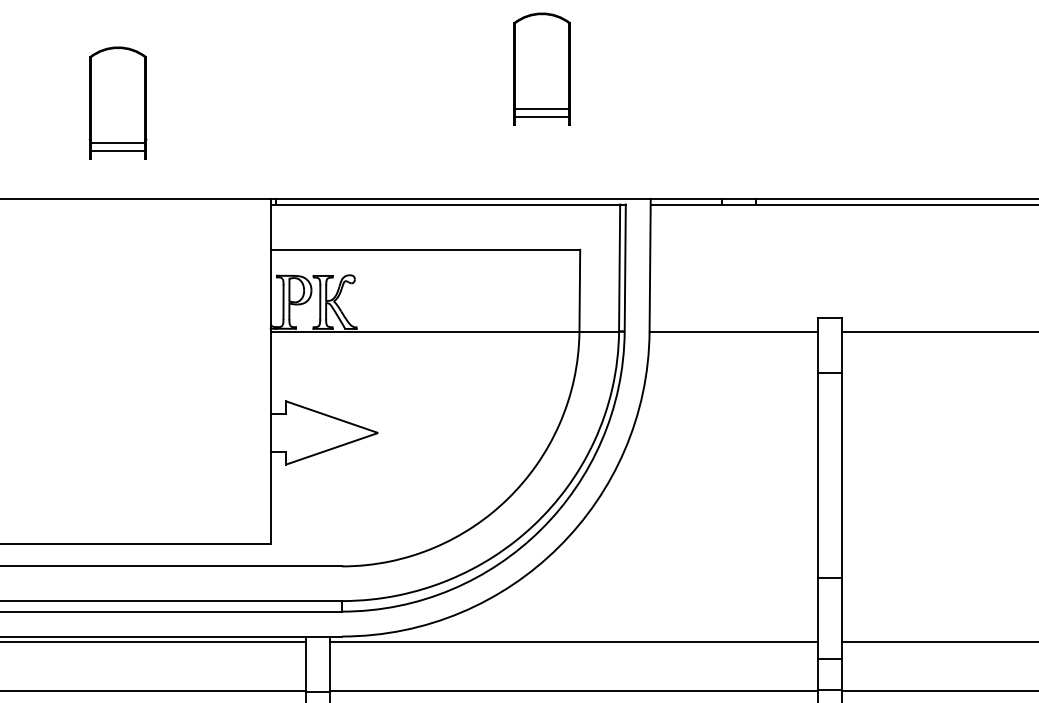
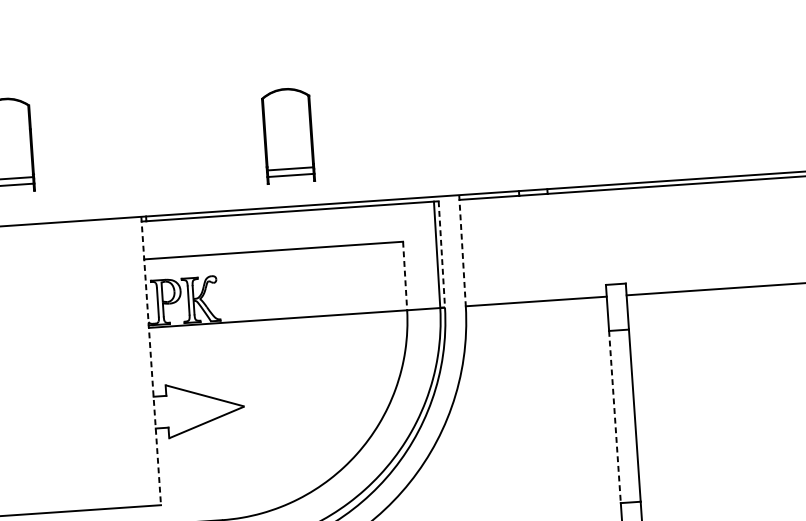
part: (541, 68) -> (287, 135), moved
line: (650, 265) -> (462, 250), solid -> dashed
line: (625, 268) -> (442, 254), solid -> dashed
line: (579, 290) -> (404, 275), solid -> dashed
line: (270, 371) -> (150, 361), solid -> dashed
line: (818, 475) -> (615, 416), solid -> dashed

